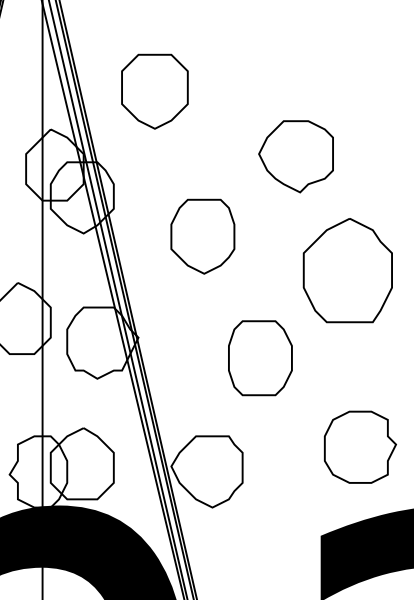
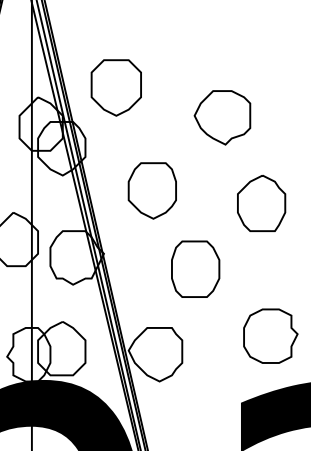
part: (153, 91) -> (115, 87), moved
part: (201, 236) -> (151, 190), moved
part: (348, 270) -> (261, 203), size x0.71

